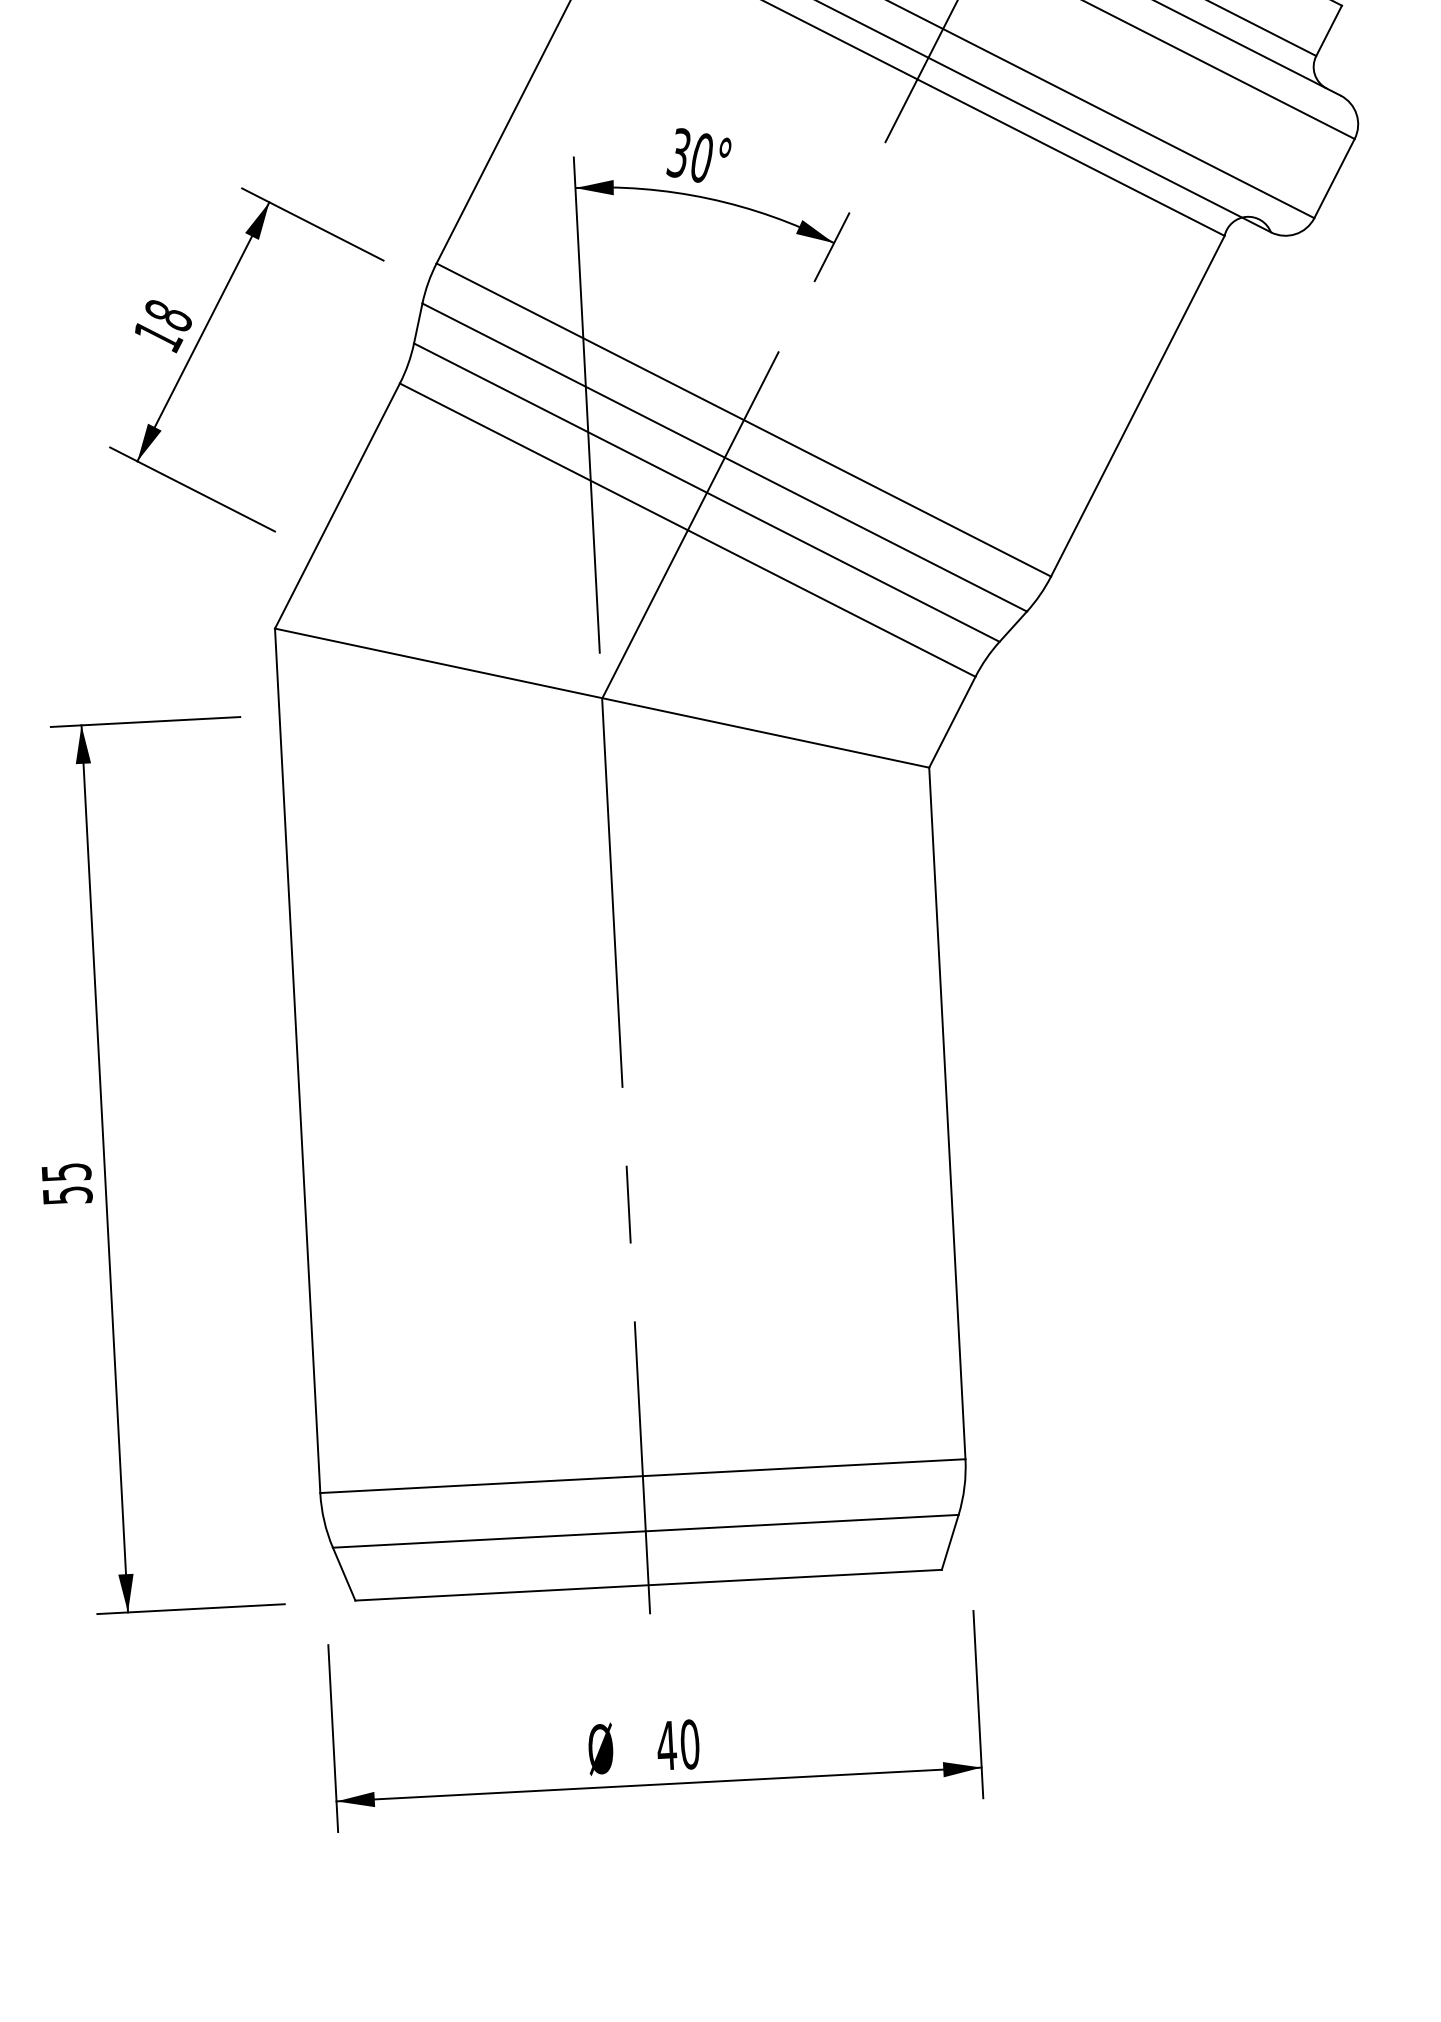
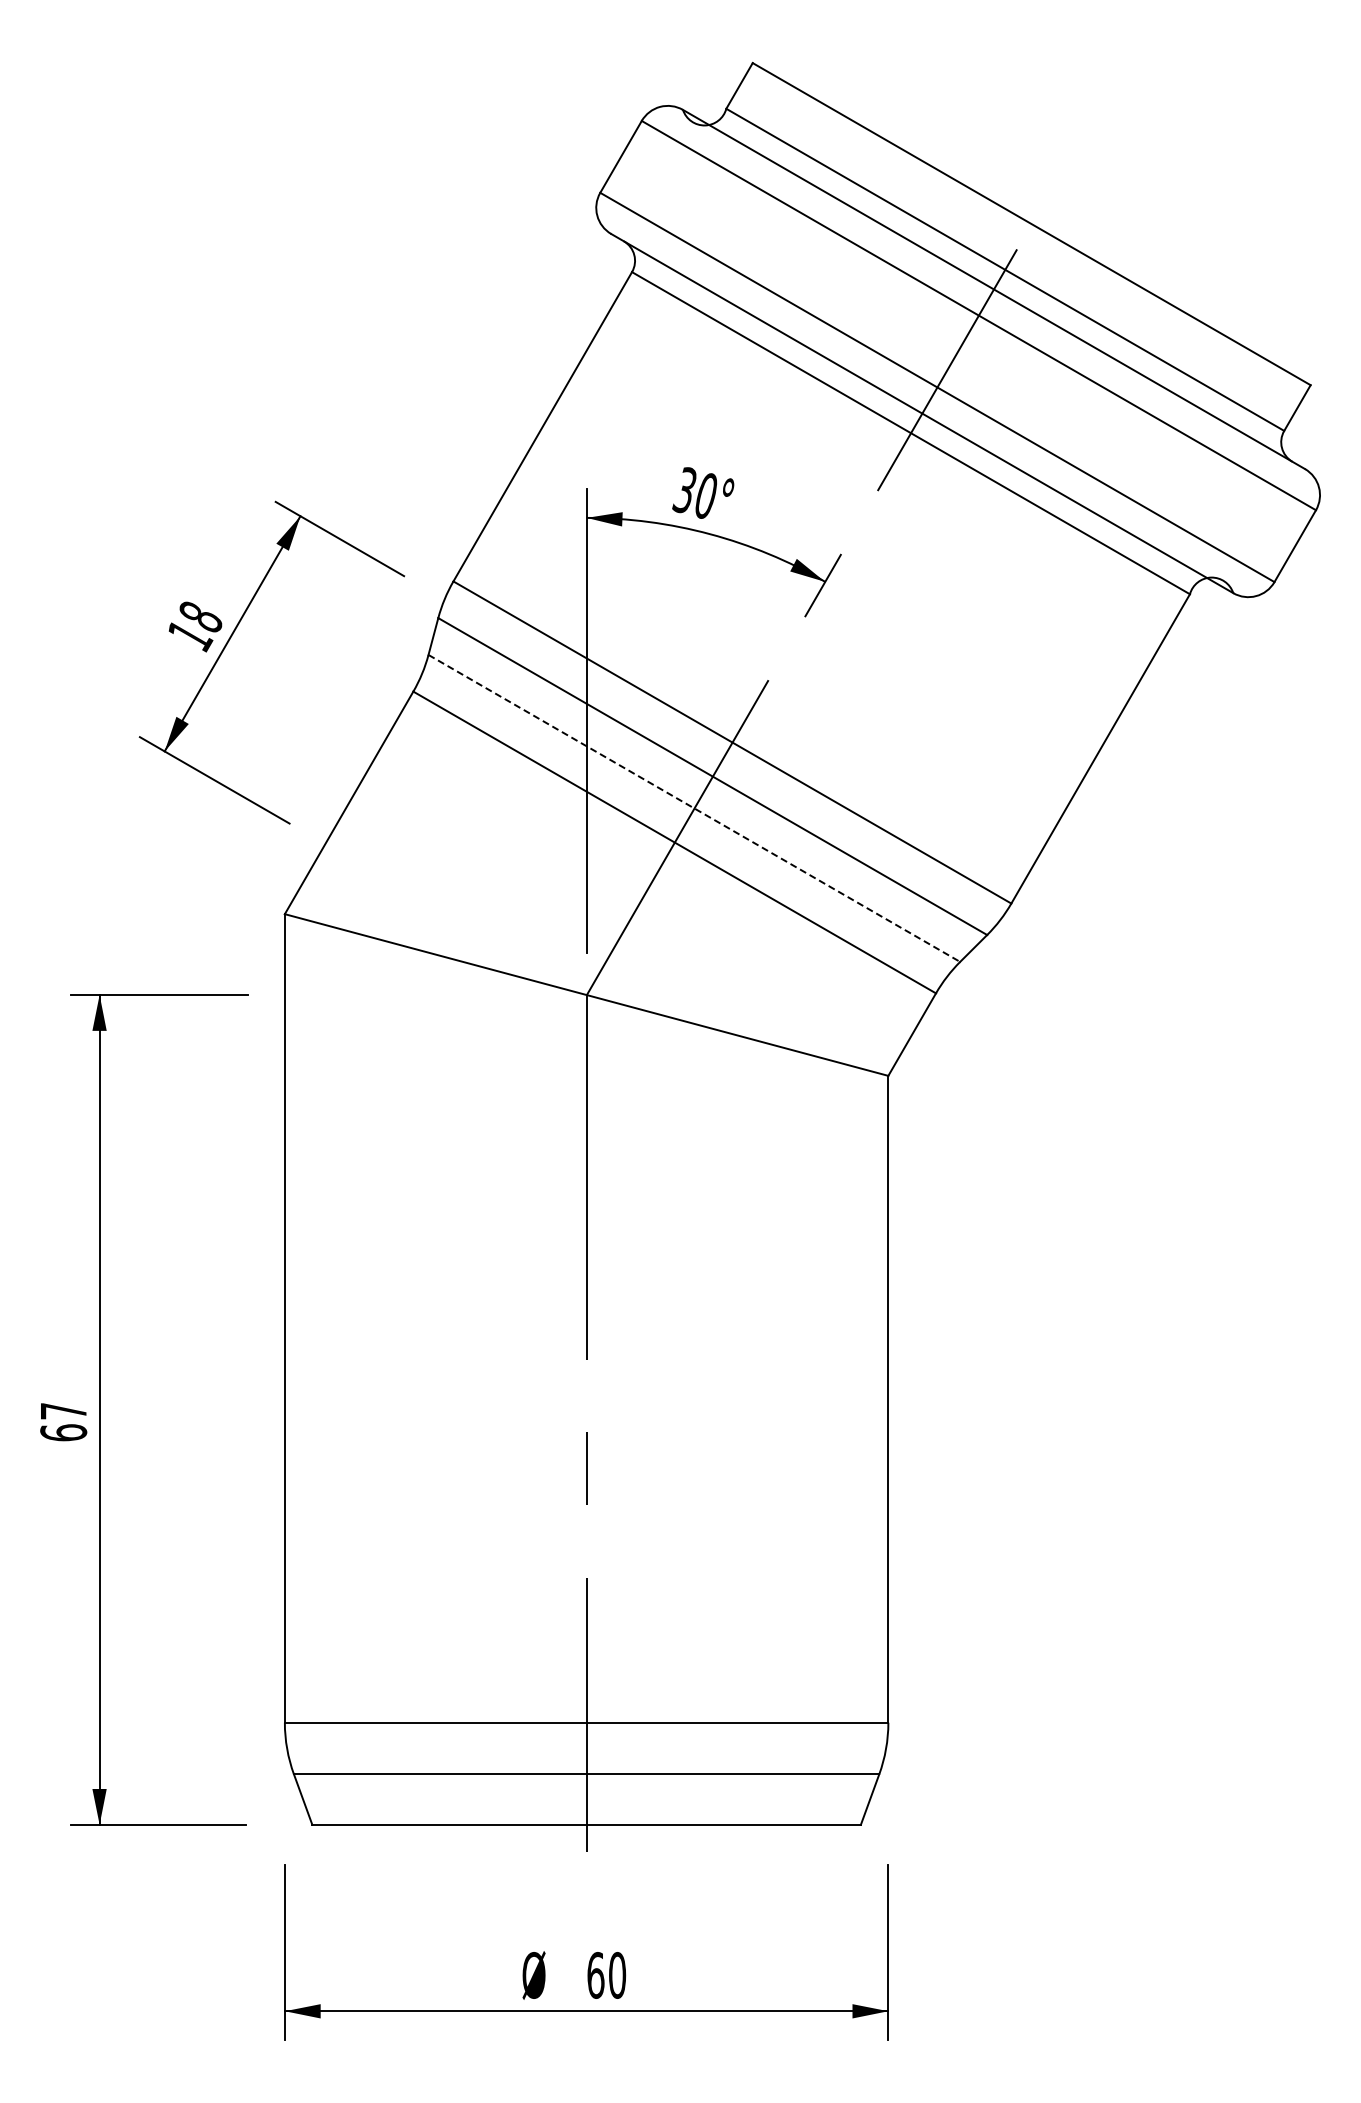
line: (706, 492) -> (694, 808), solid -> dashed
text: (66, 1184) -> (63, 1422), 55 -> 67
text: (666, 1745) -> (595, 1975), 40 -> 60

